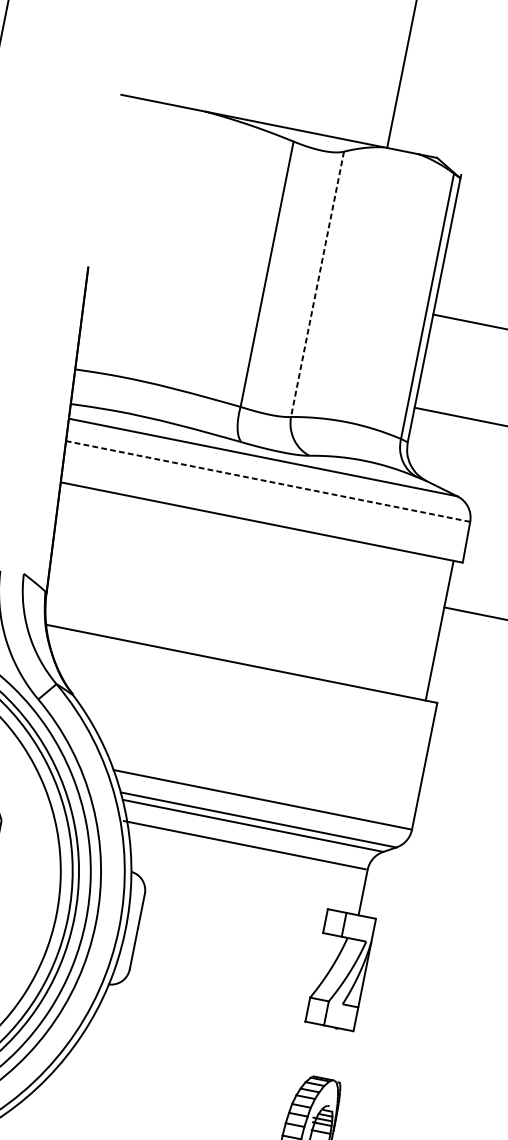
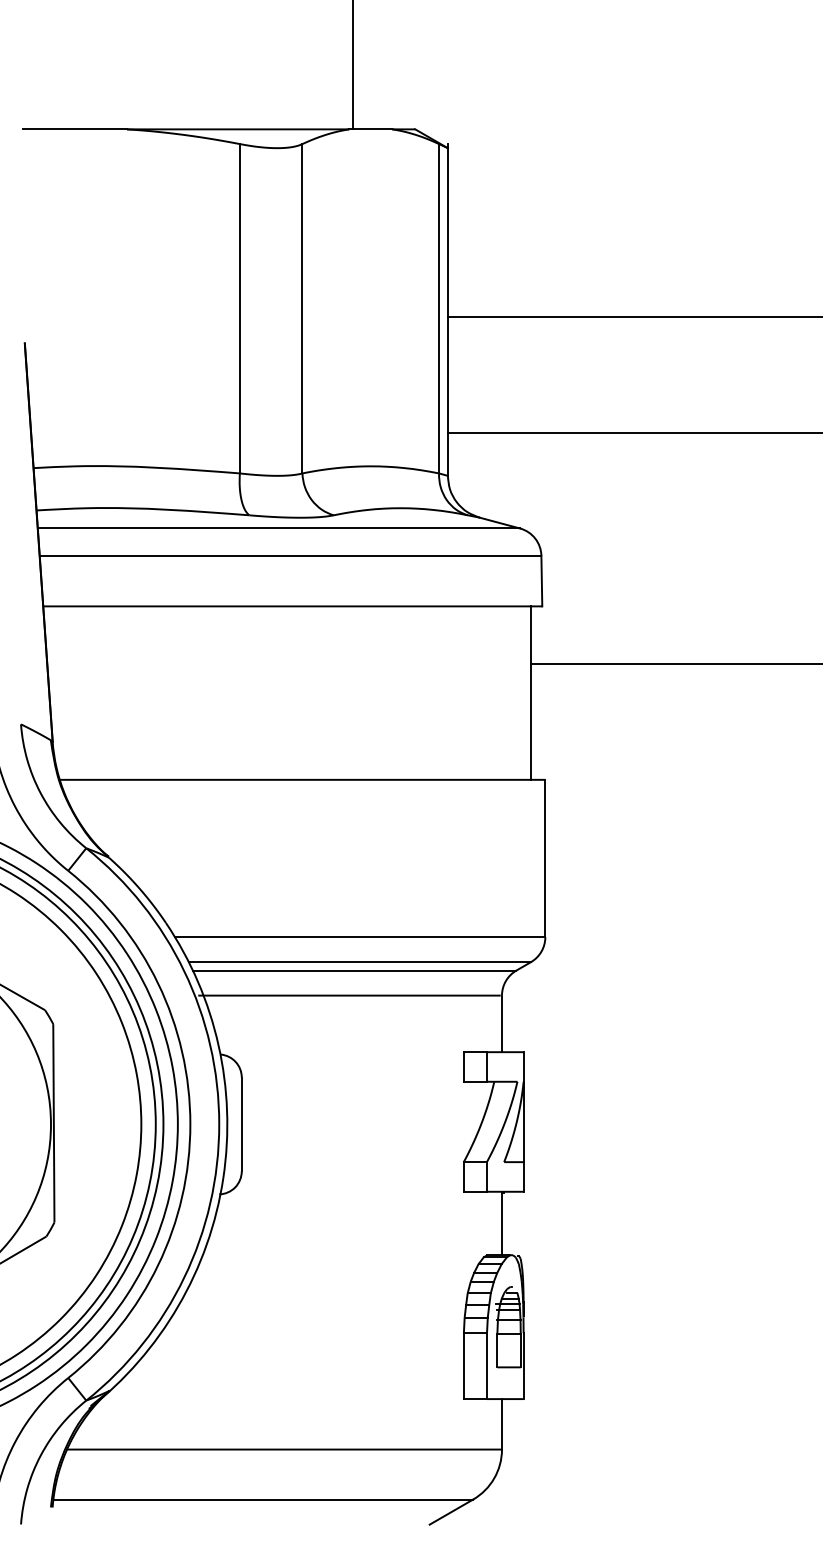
line: (317, 284) -> (302, 308), dashed -> solid
line: (268, 481) -> (290, 555), dashed -> solid
line: (330, 1053) -> (501, 1223), added

